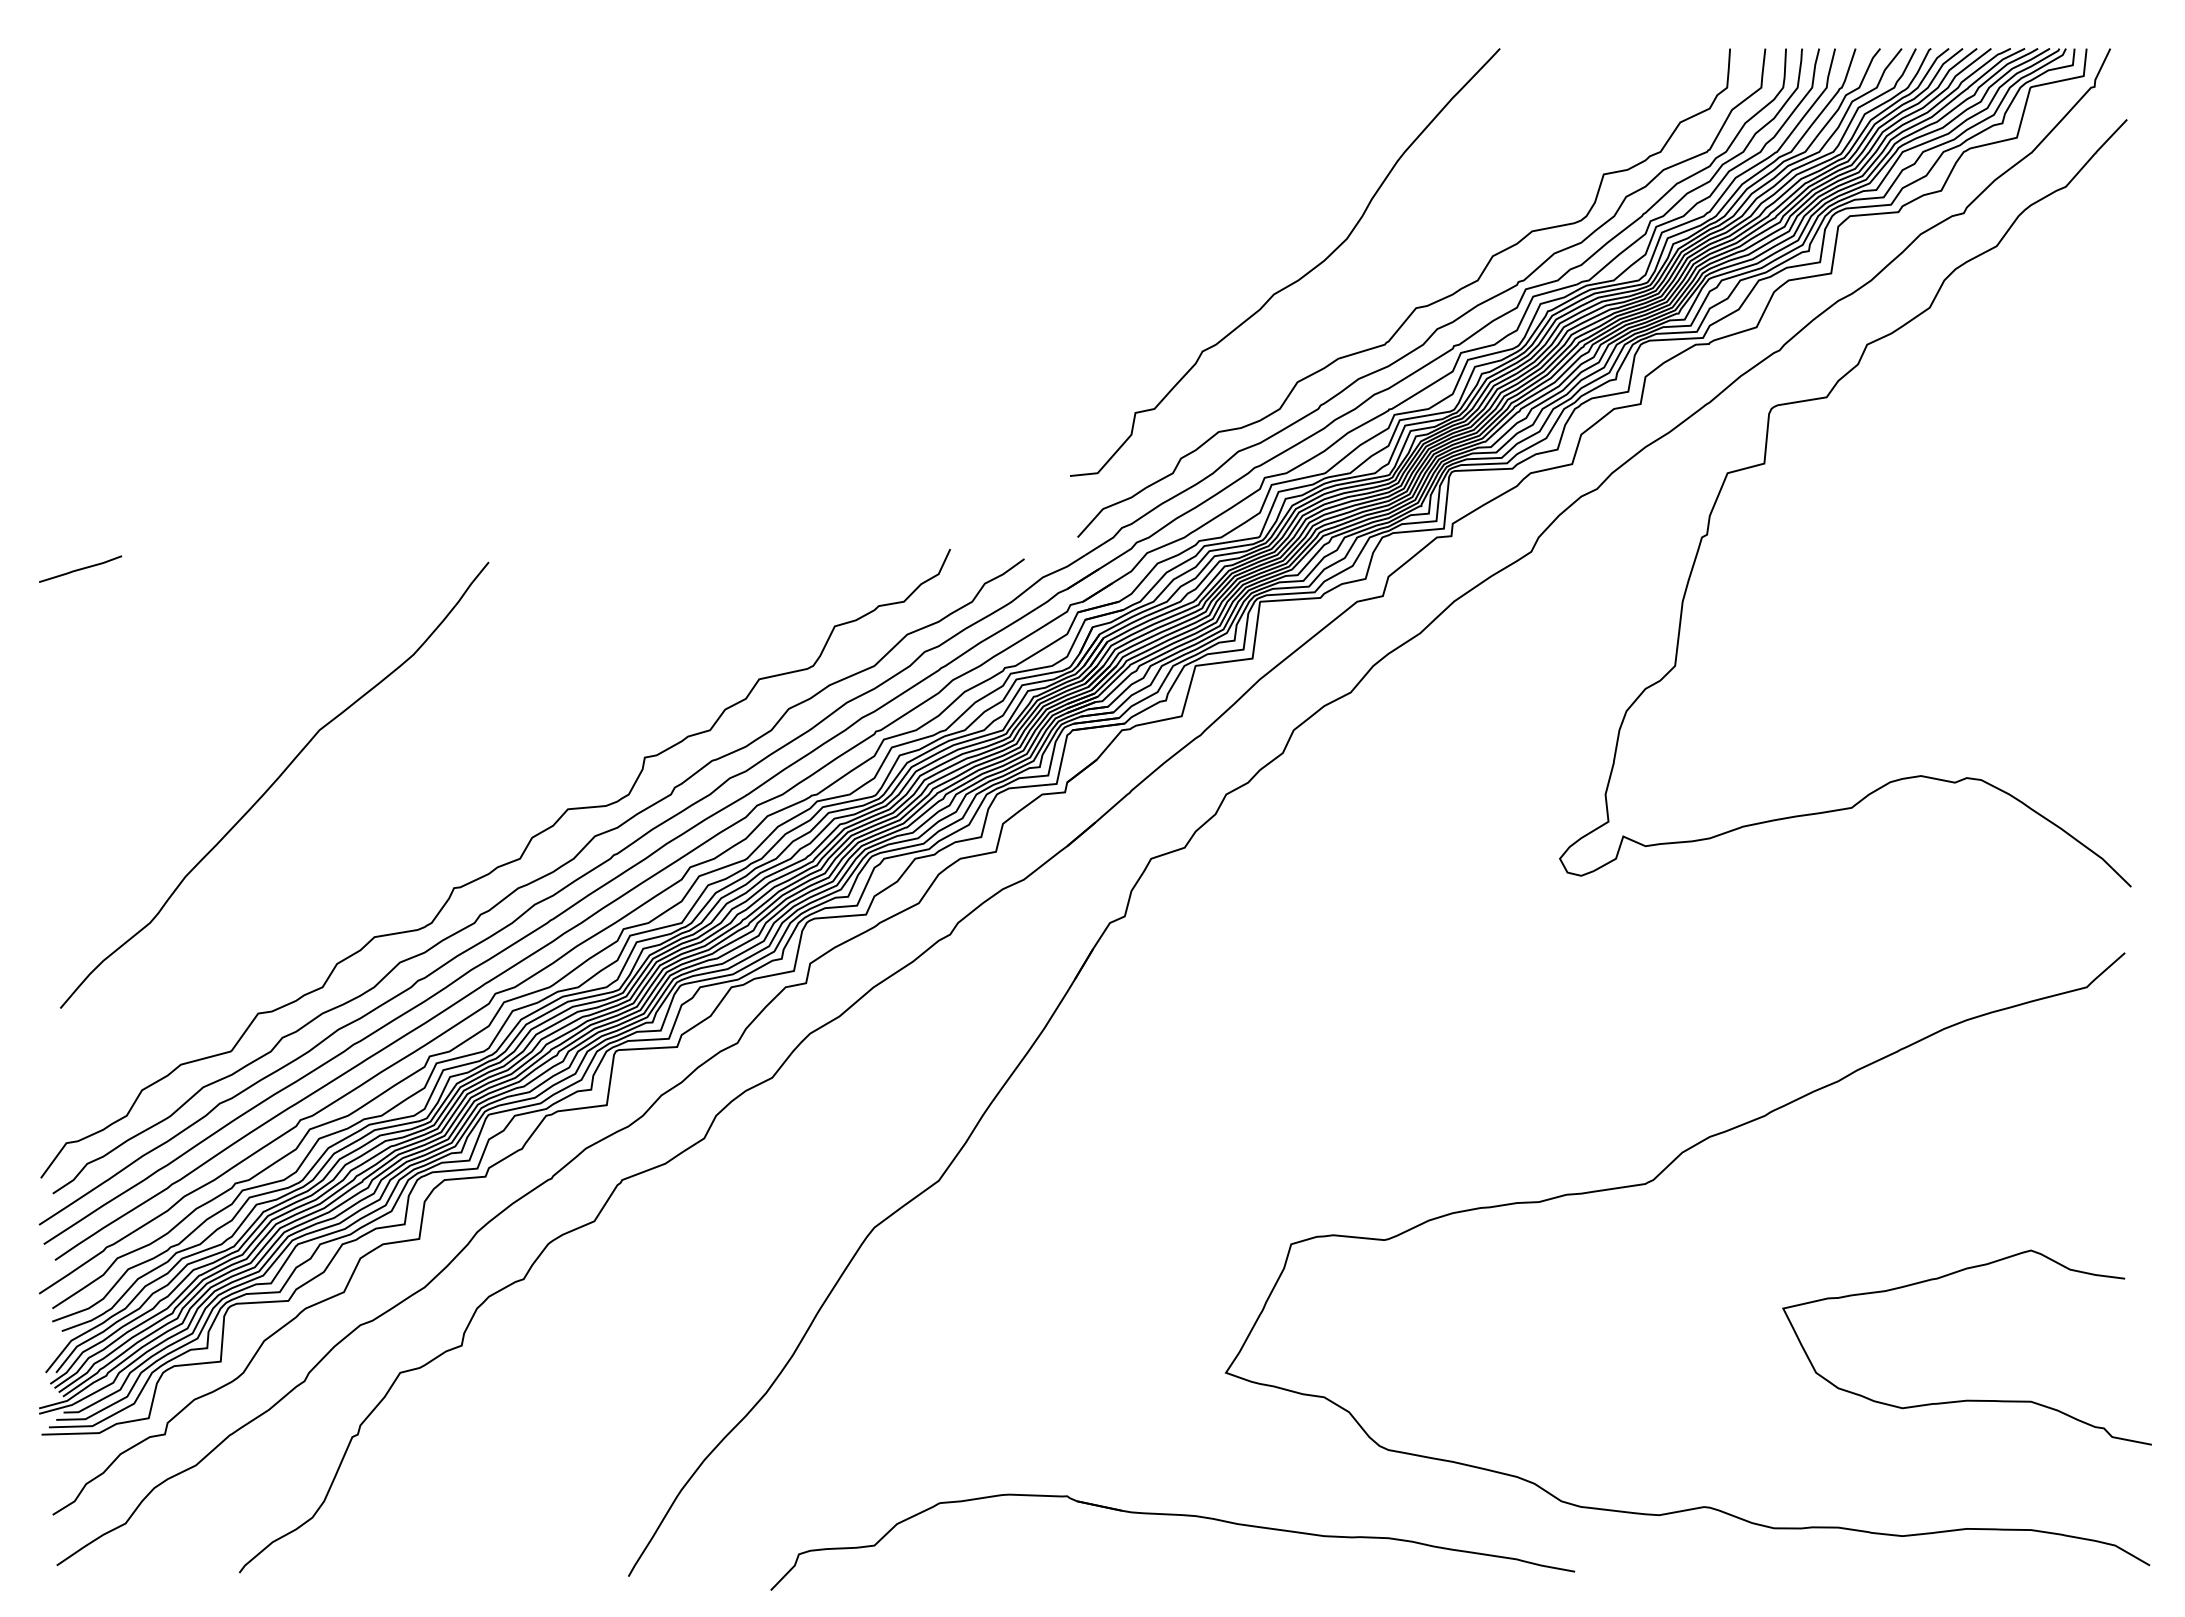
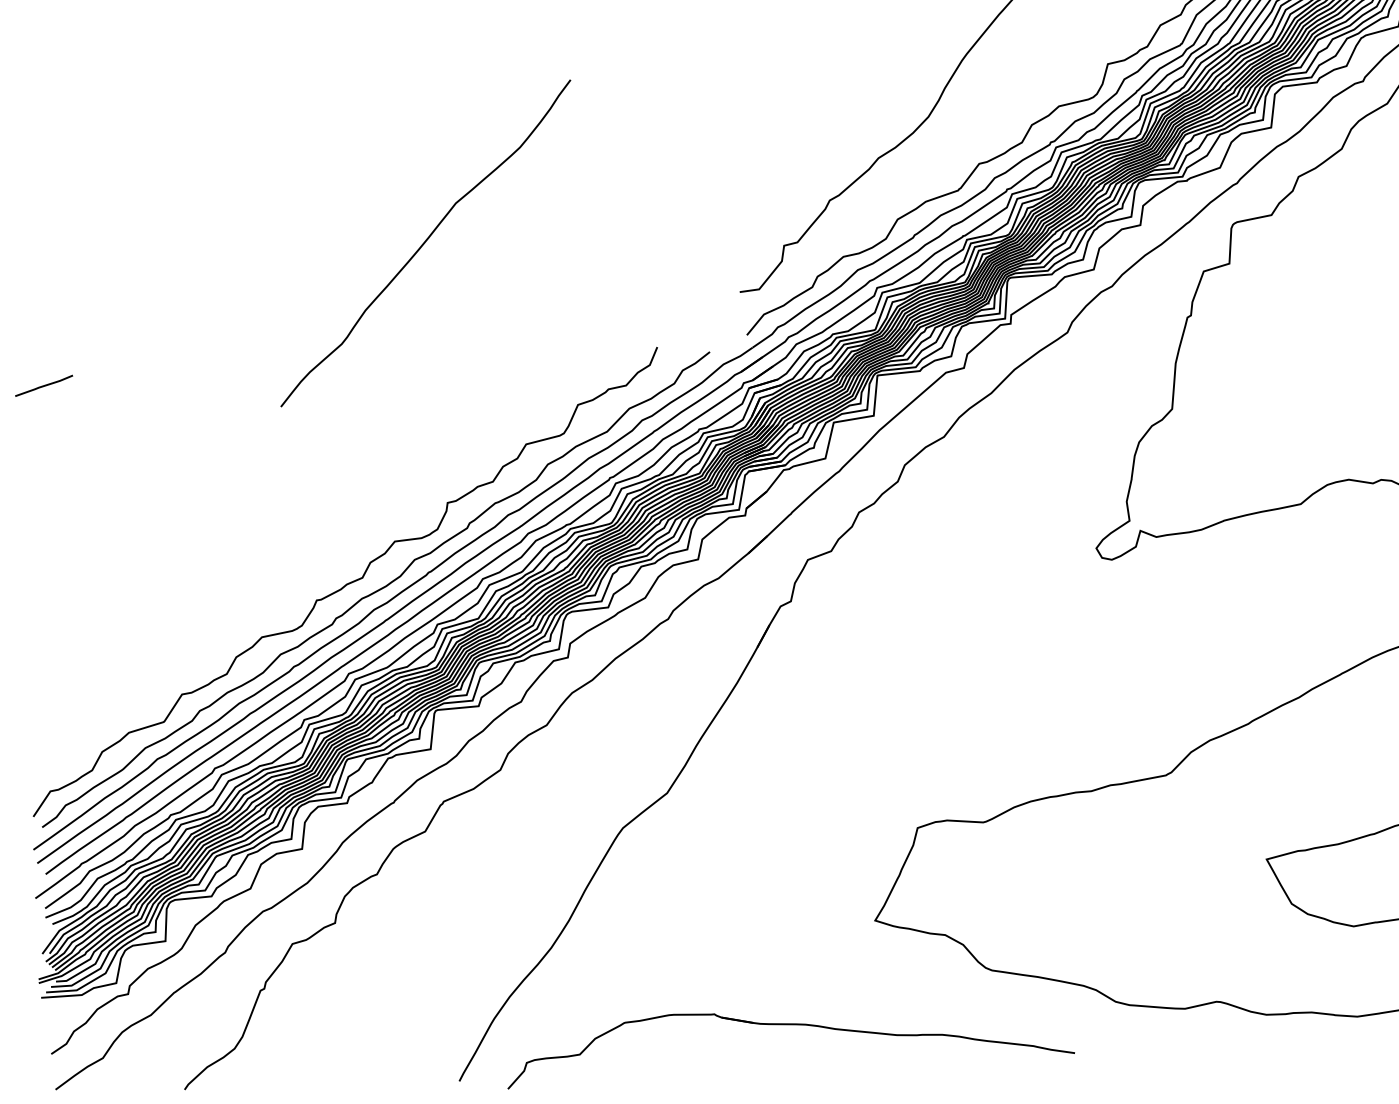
curve: (274, 783) -> (425, 242), moved
part: (1172, 1515) -> (789, 1024), moved

